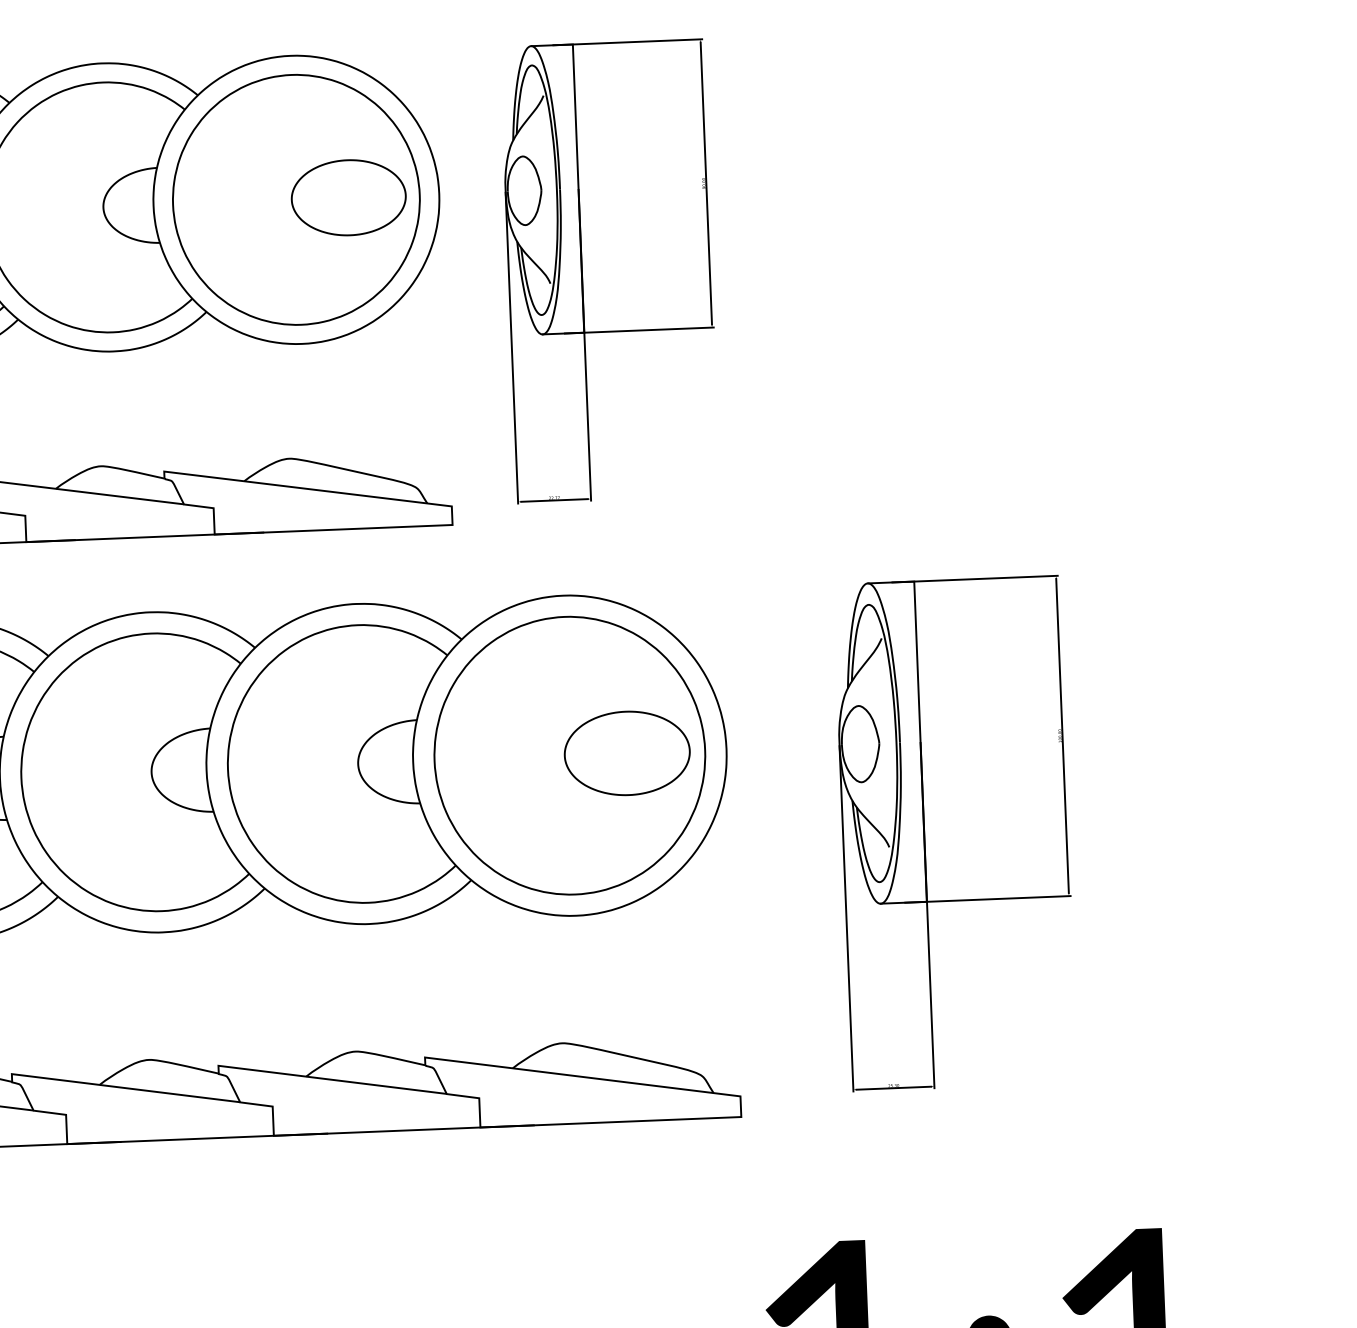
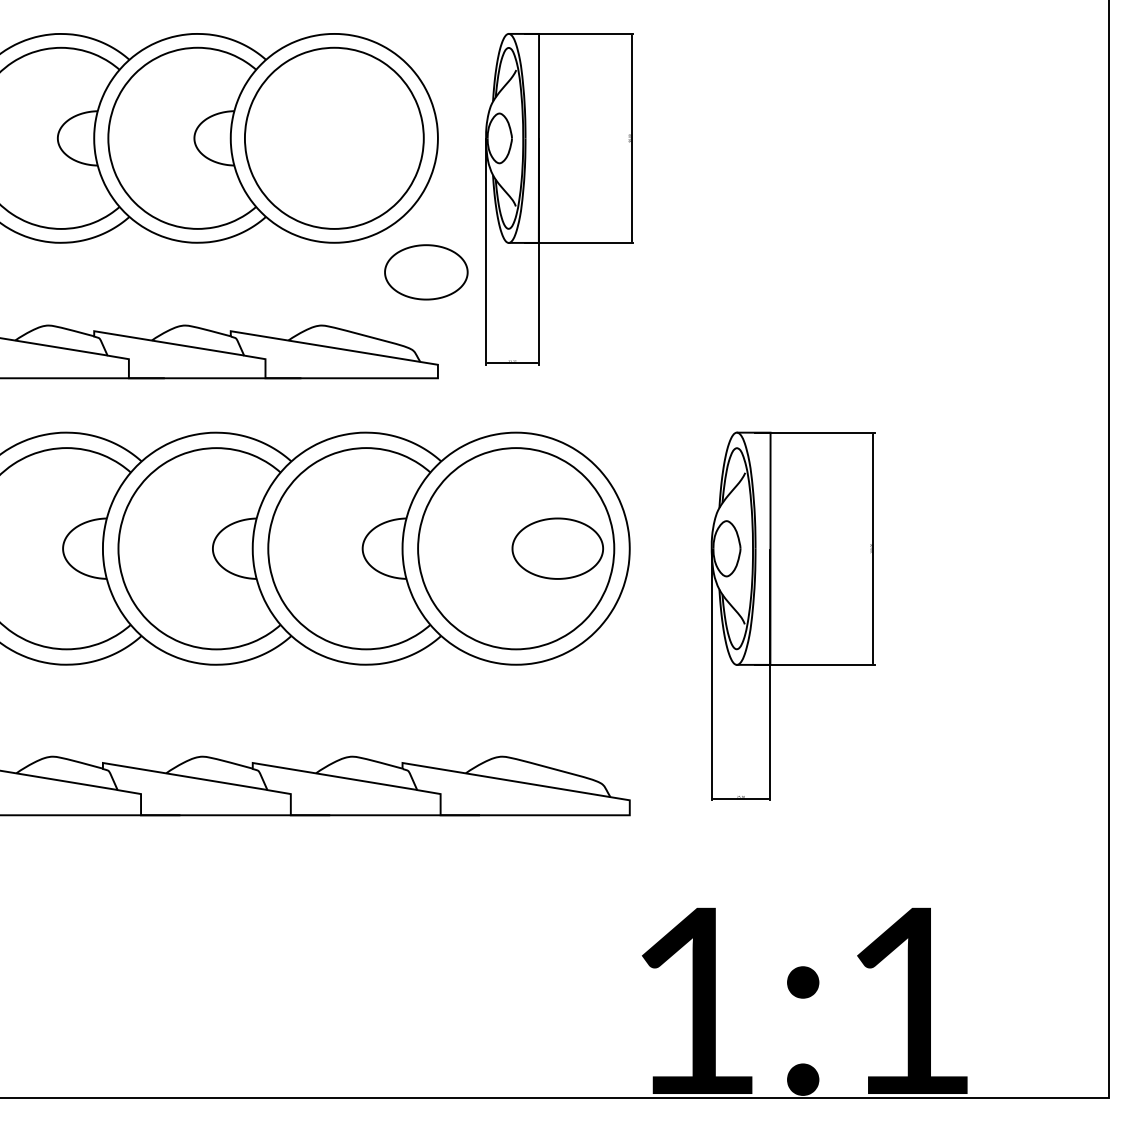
part: (348, 197) -> (426, 272), moved

